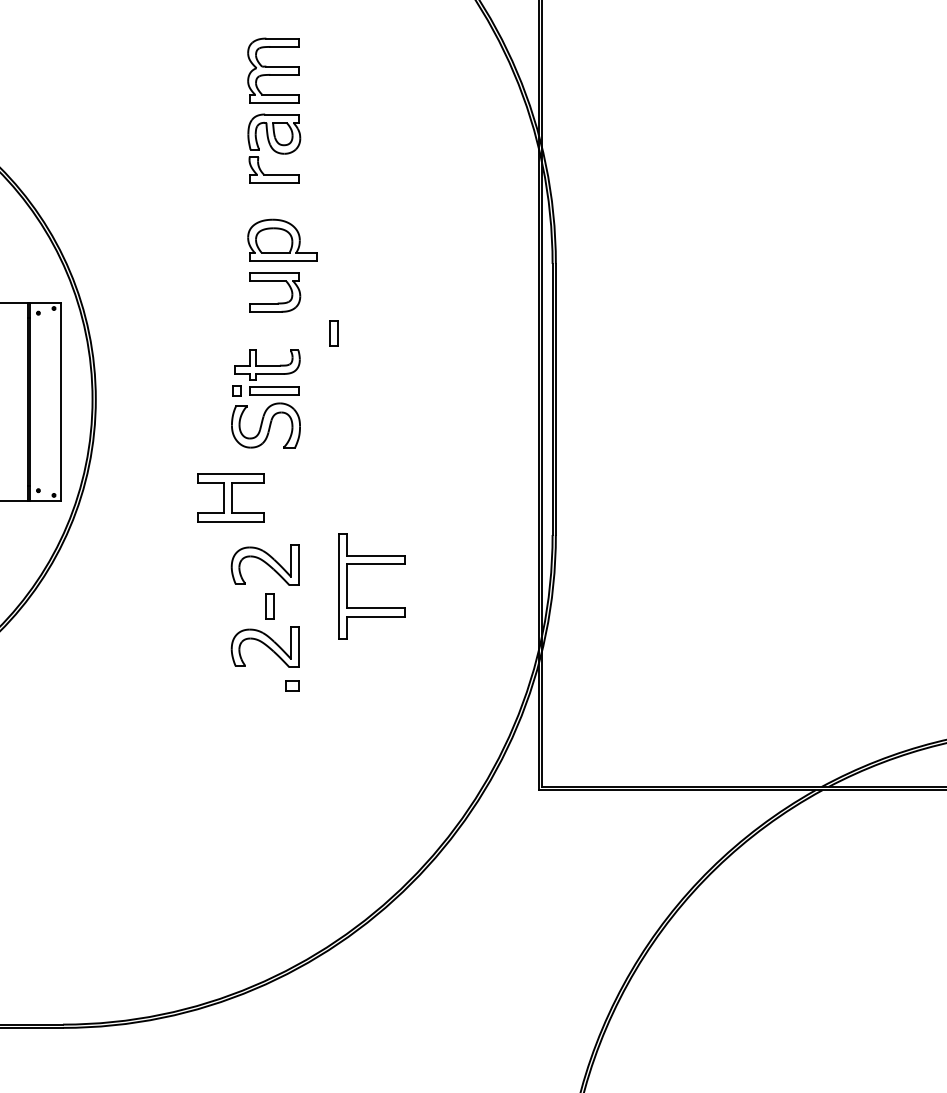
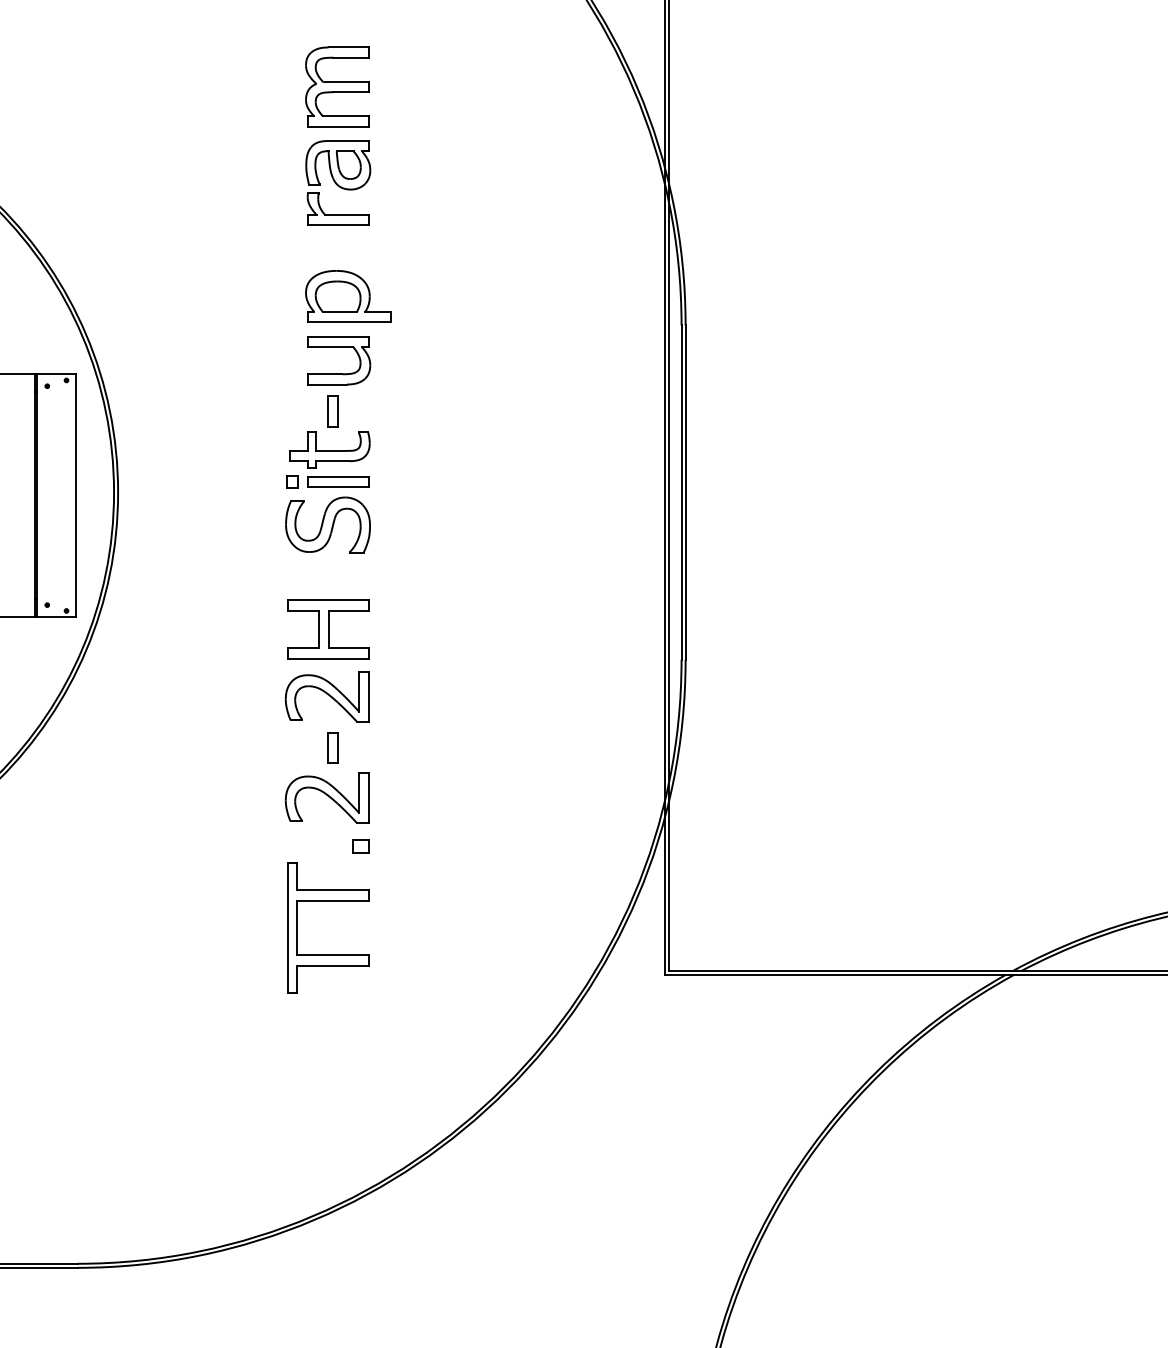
part: (333, 333) -> (332, 411), moved
part: (230, 497) -> (327, 628), moved
part: (371, 607) -> (327, 954), moved

